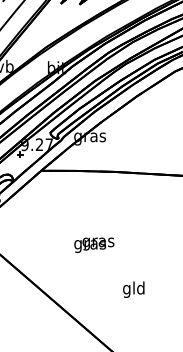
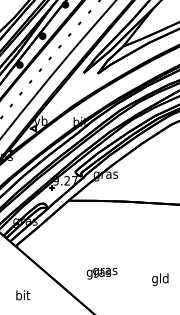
text: (93, 245) -> (101, 273), moved
text: (134, 289) -> (160, 279), moved

